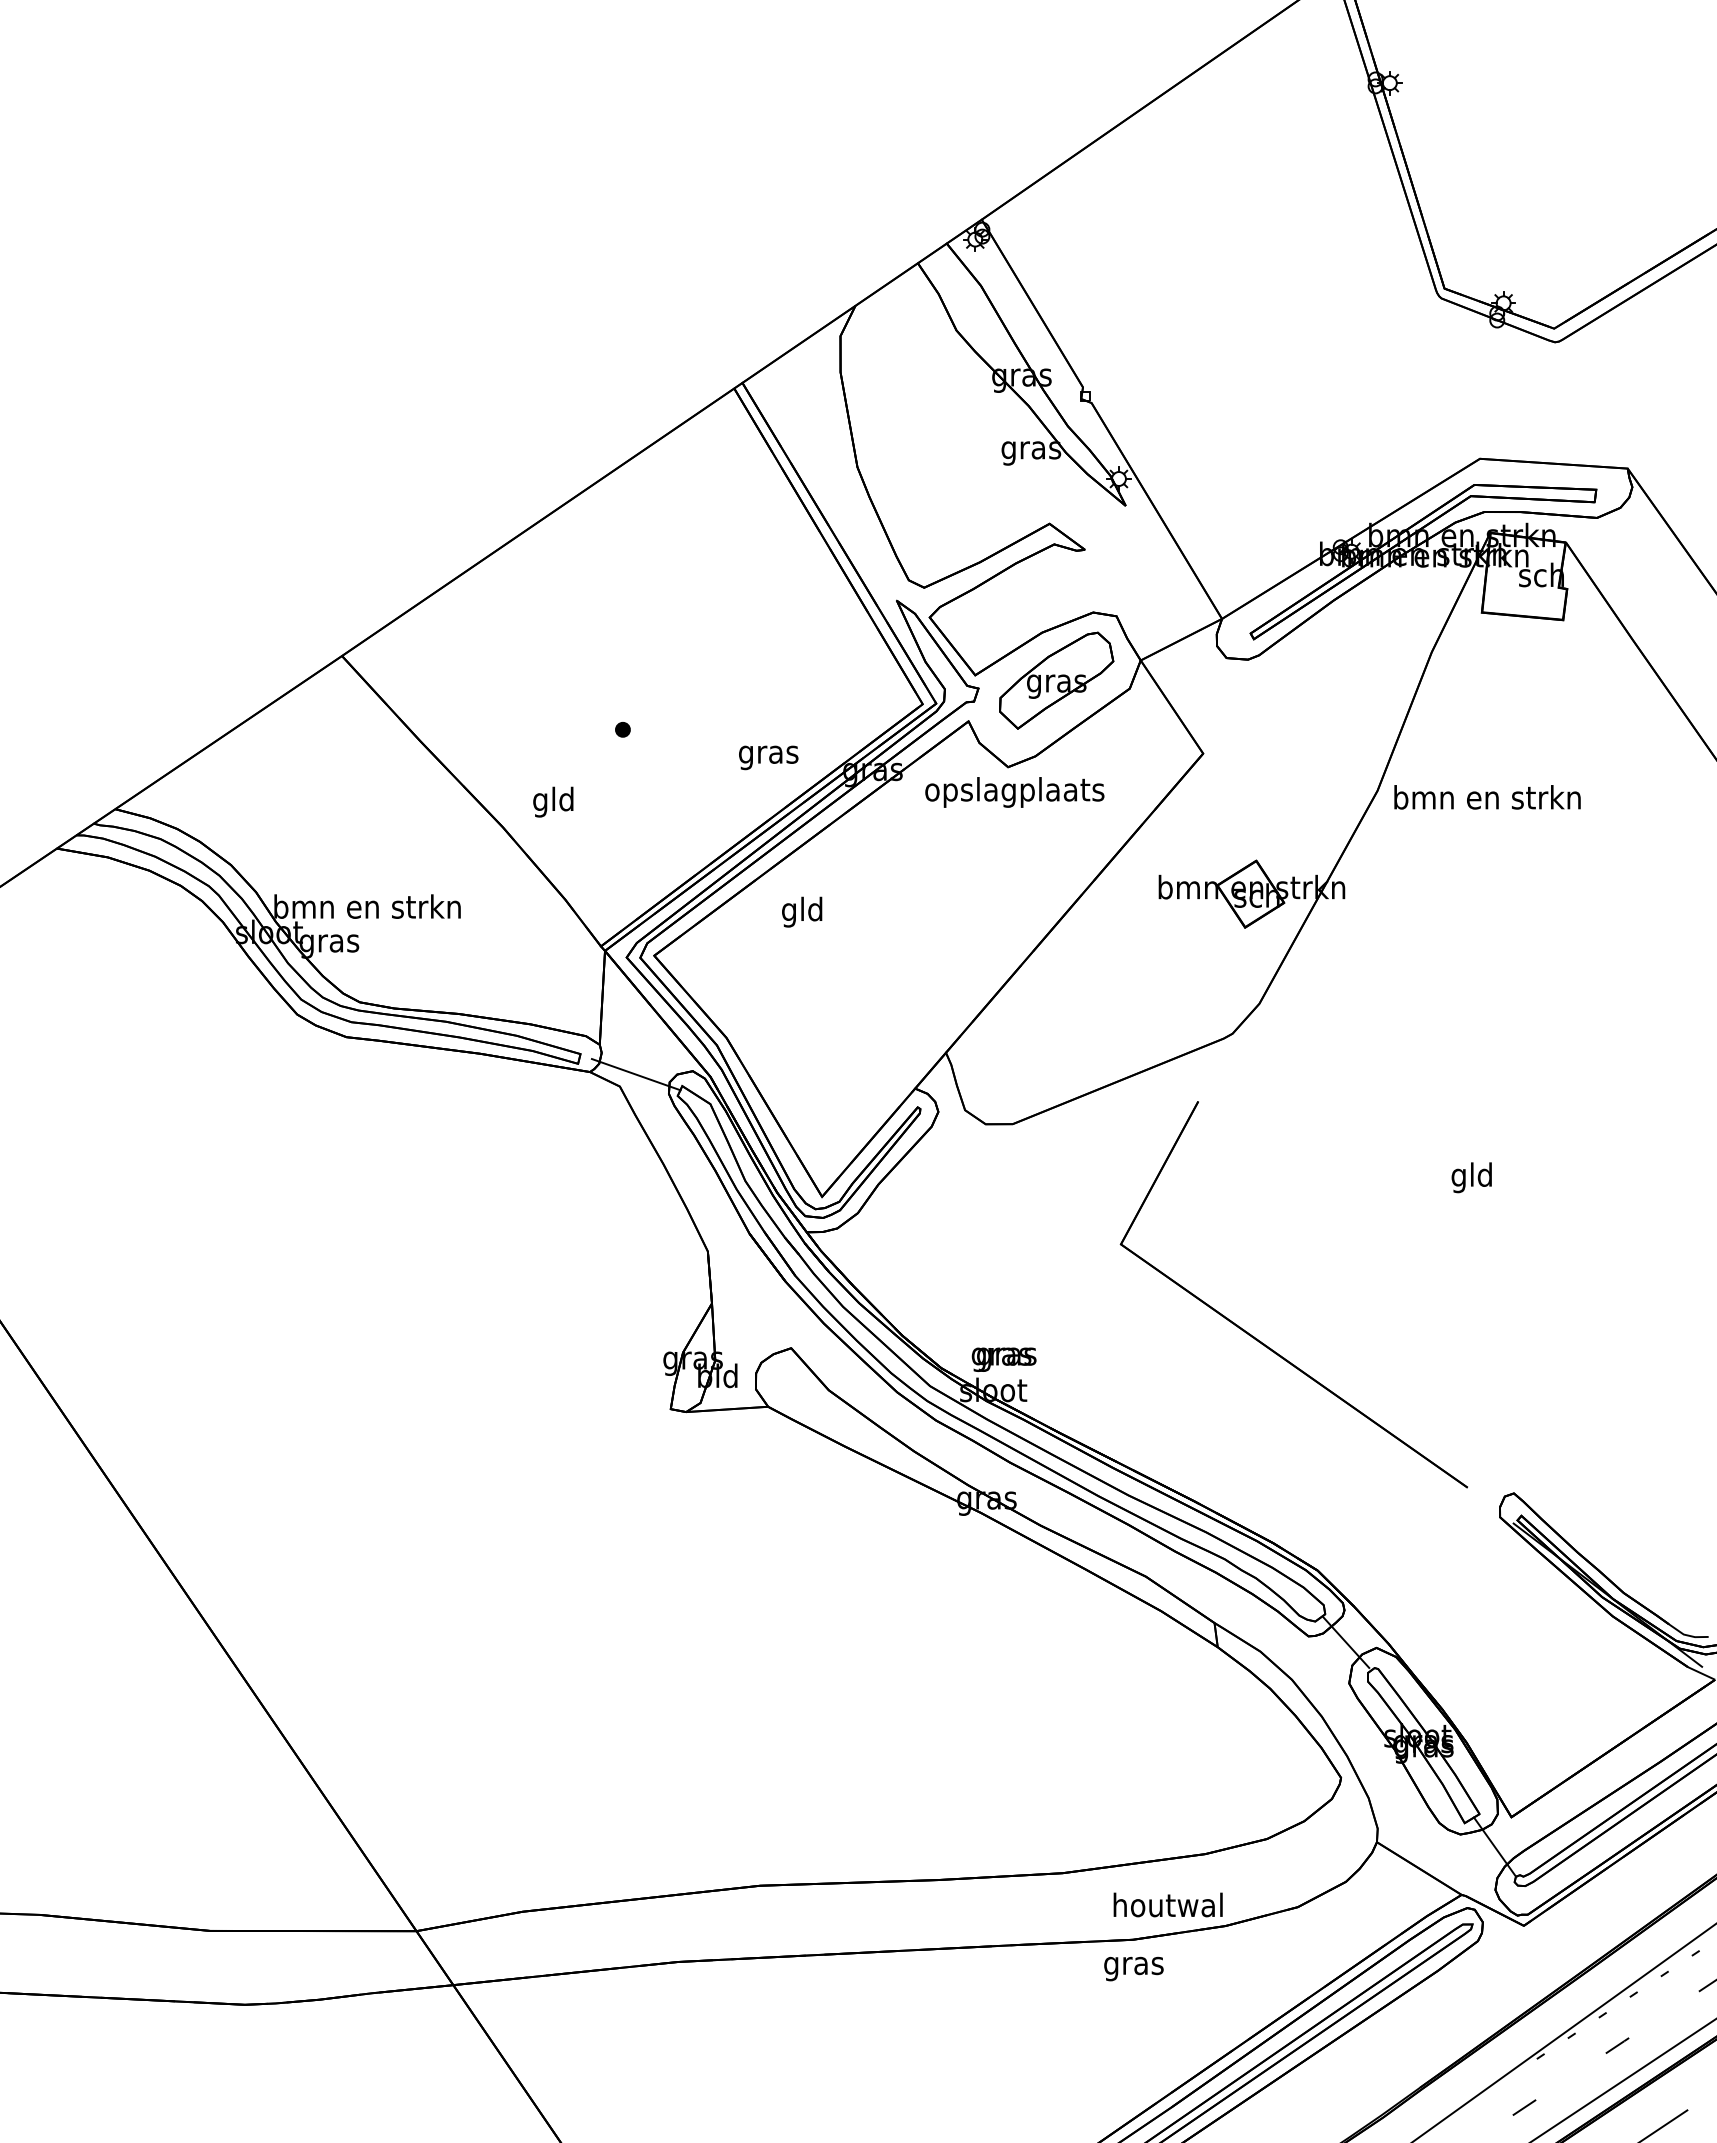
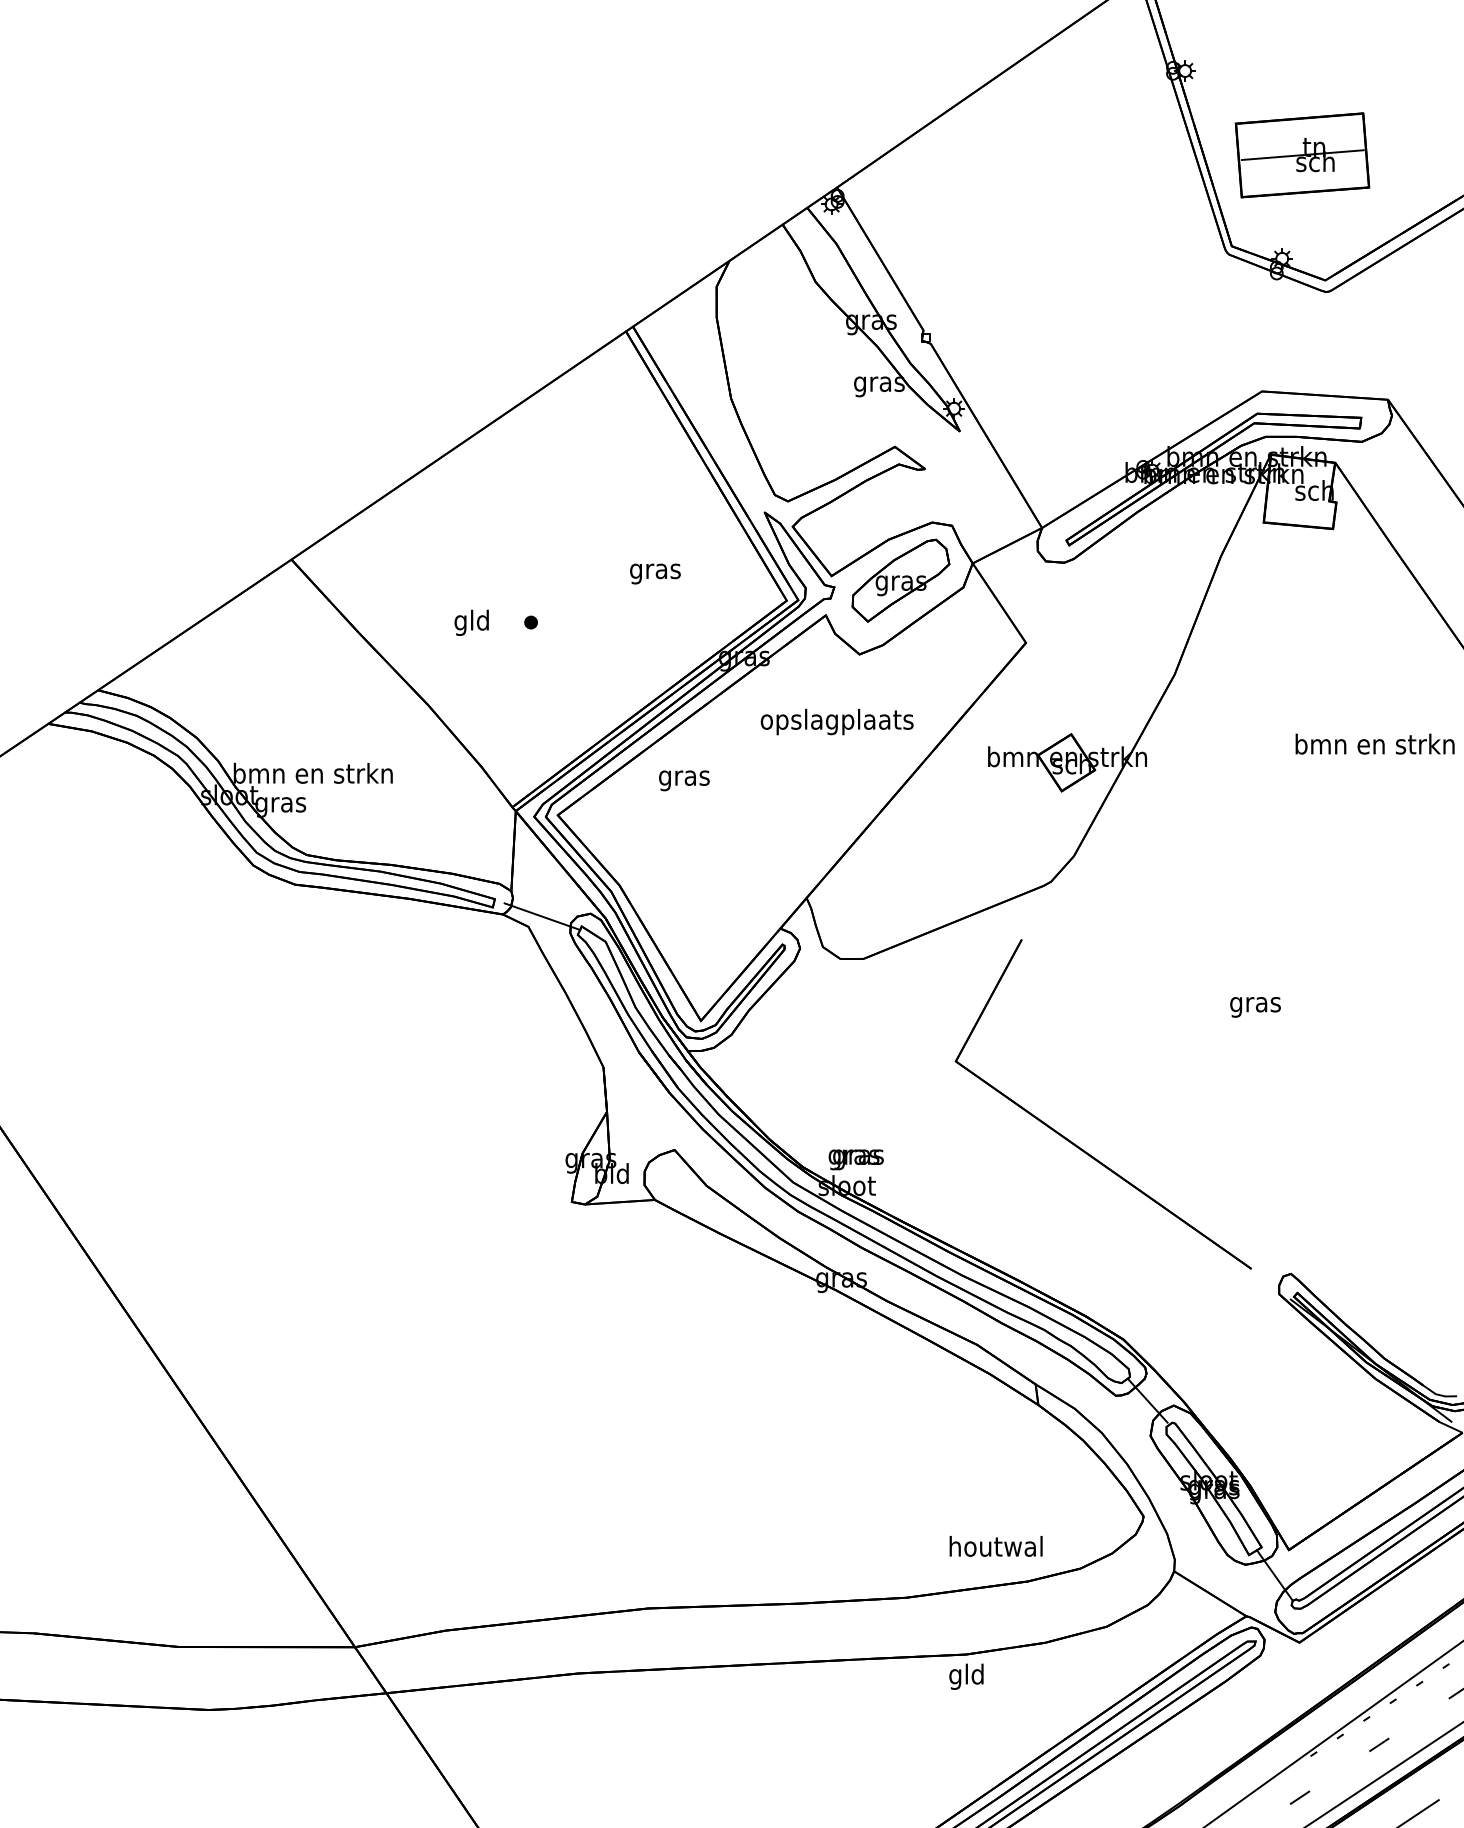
part: (1527, 181) -> (1302, 154), added
text: (768, 757) -> (655, 573), moved
text: (1014, 792) -> (836, 722), moved
text: (1487, 797) -> (1375, 744), moved
text: (553, 801) -> (471, 622), moved
text: (802, 911) -> (684, 777), gld -> gras
text: (1472, 1177) -> (1255, 1004), gld -> gras
text: (1167, 1904) -> (995, 1545), moved
text: (1133, 1965) -> (966, 1676), gras -> gld

